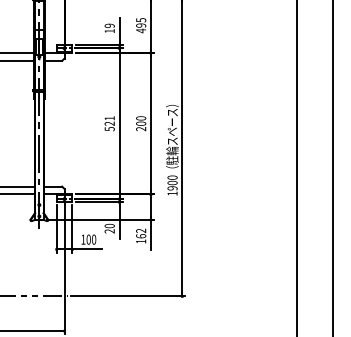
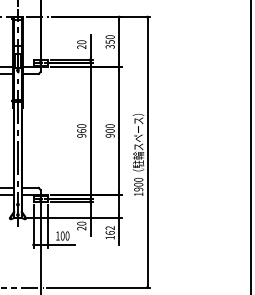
text: (141, 25) -> (110, 41), 495 -> 350
text: (109, 28) -> (81, 44), 19 -> 20
text: (109, 123) -> (81, 130), 521 -> 960
text: (141, 129) -> (110, 136), 200 -> 900

